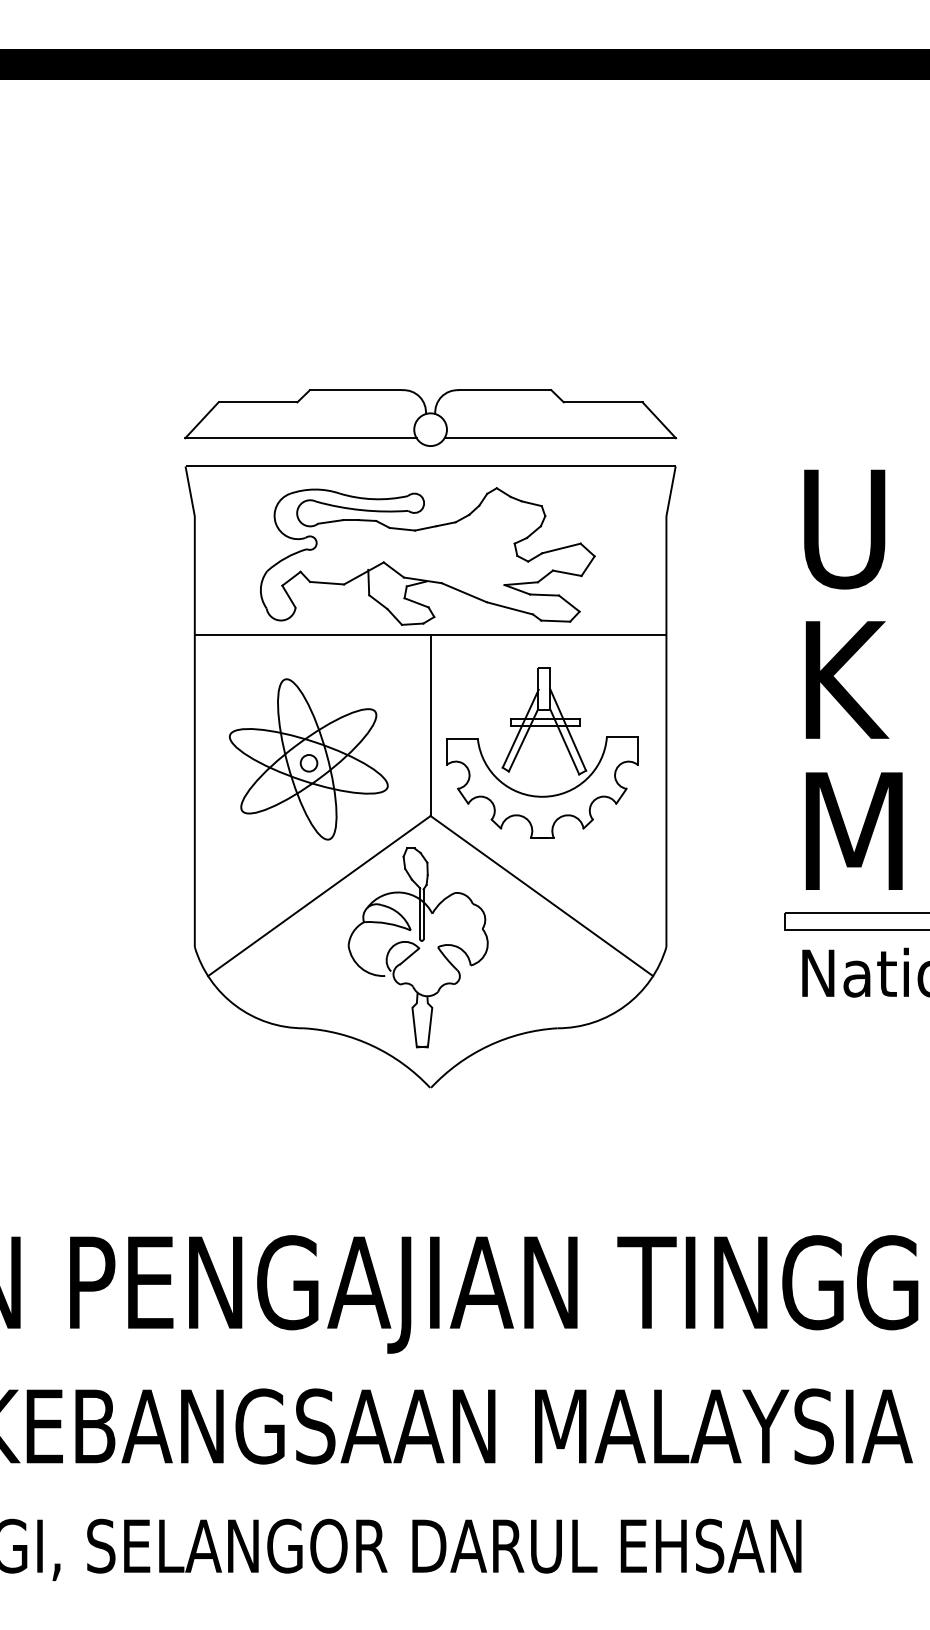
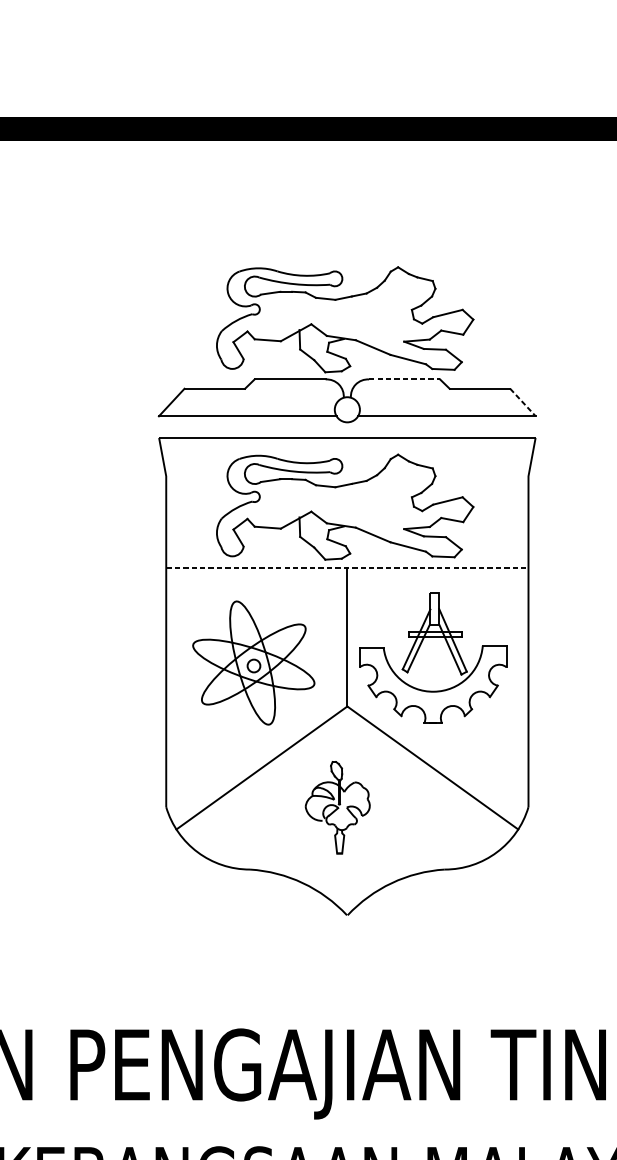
part: (427, 312) -> (344, 319), added
line: (505, 390) -> (404, 379), solid -> dashed
line: (659, 420) -> (523, 402), solid -> dashed
line: (430, 635) -> (347, 567), solid -> dashed
part: (417, 947) -> (337, 807), size x0.6

